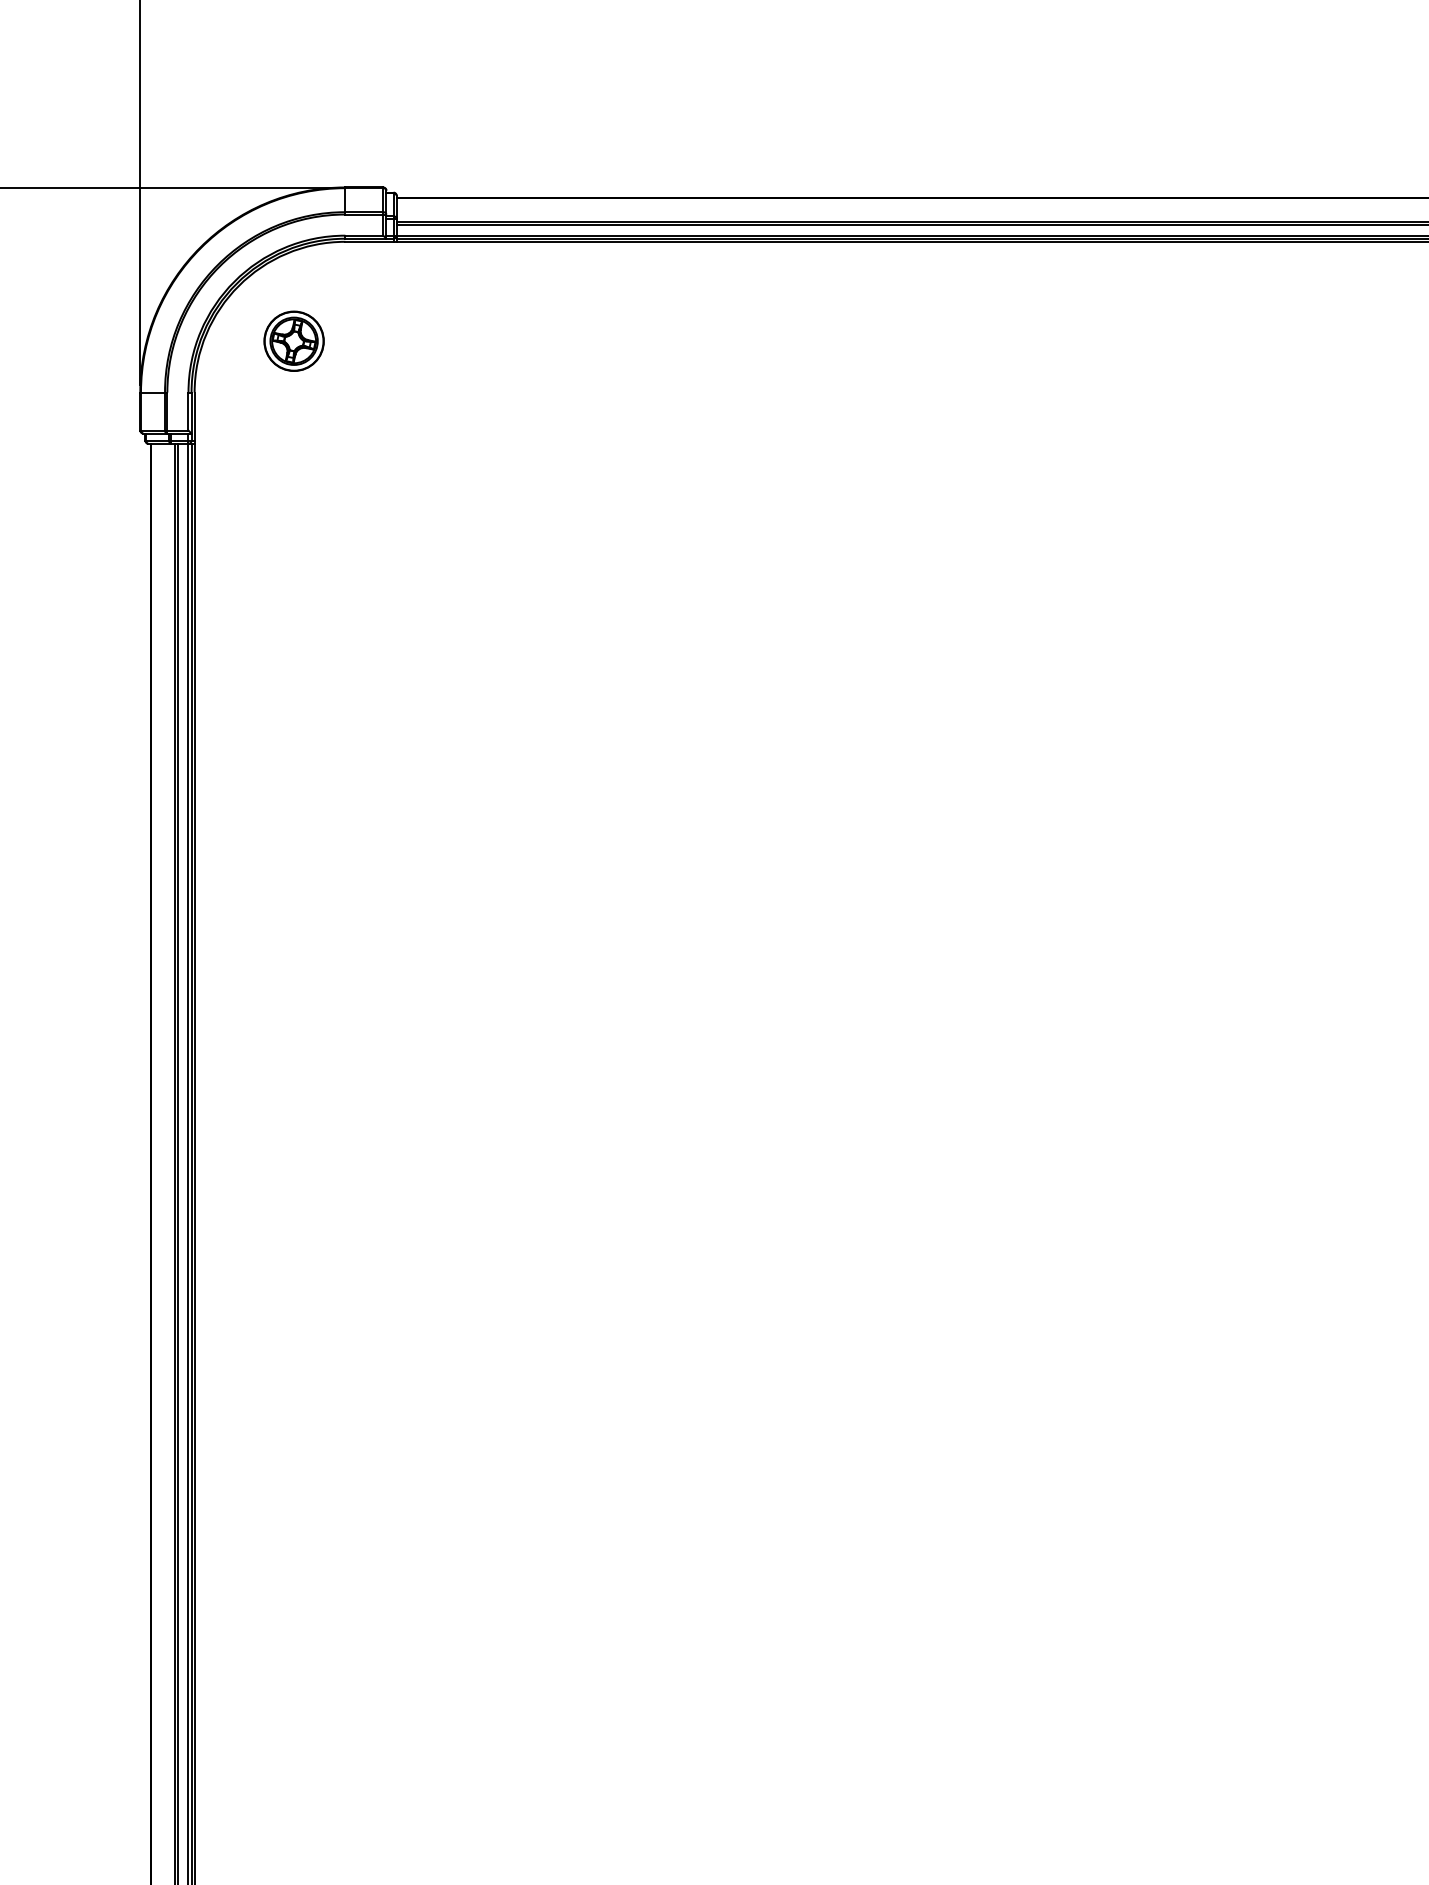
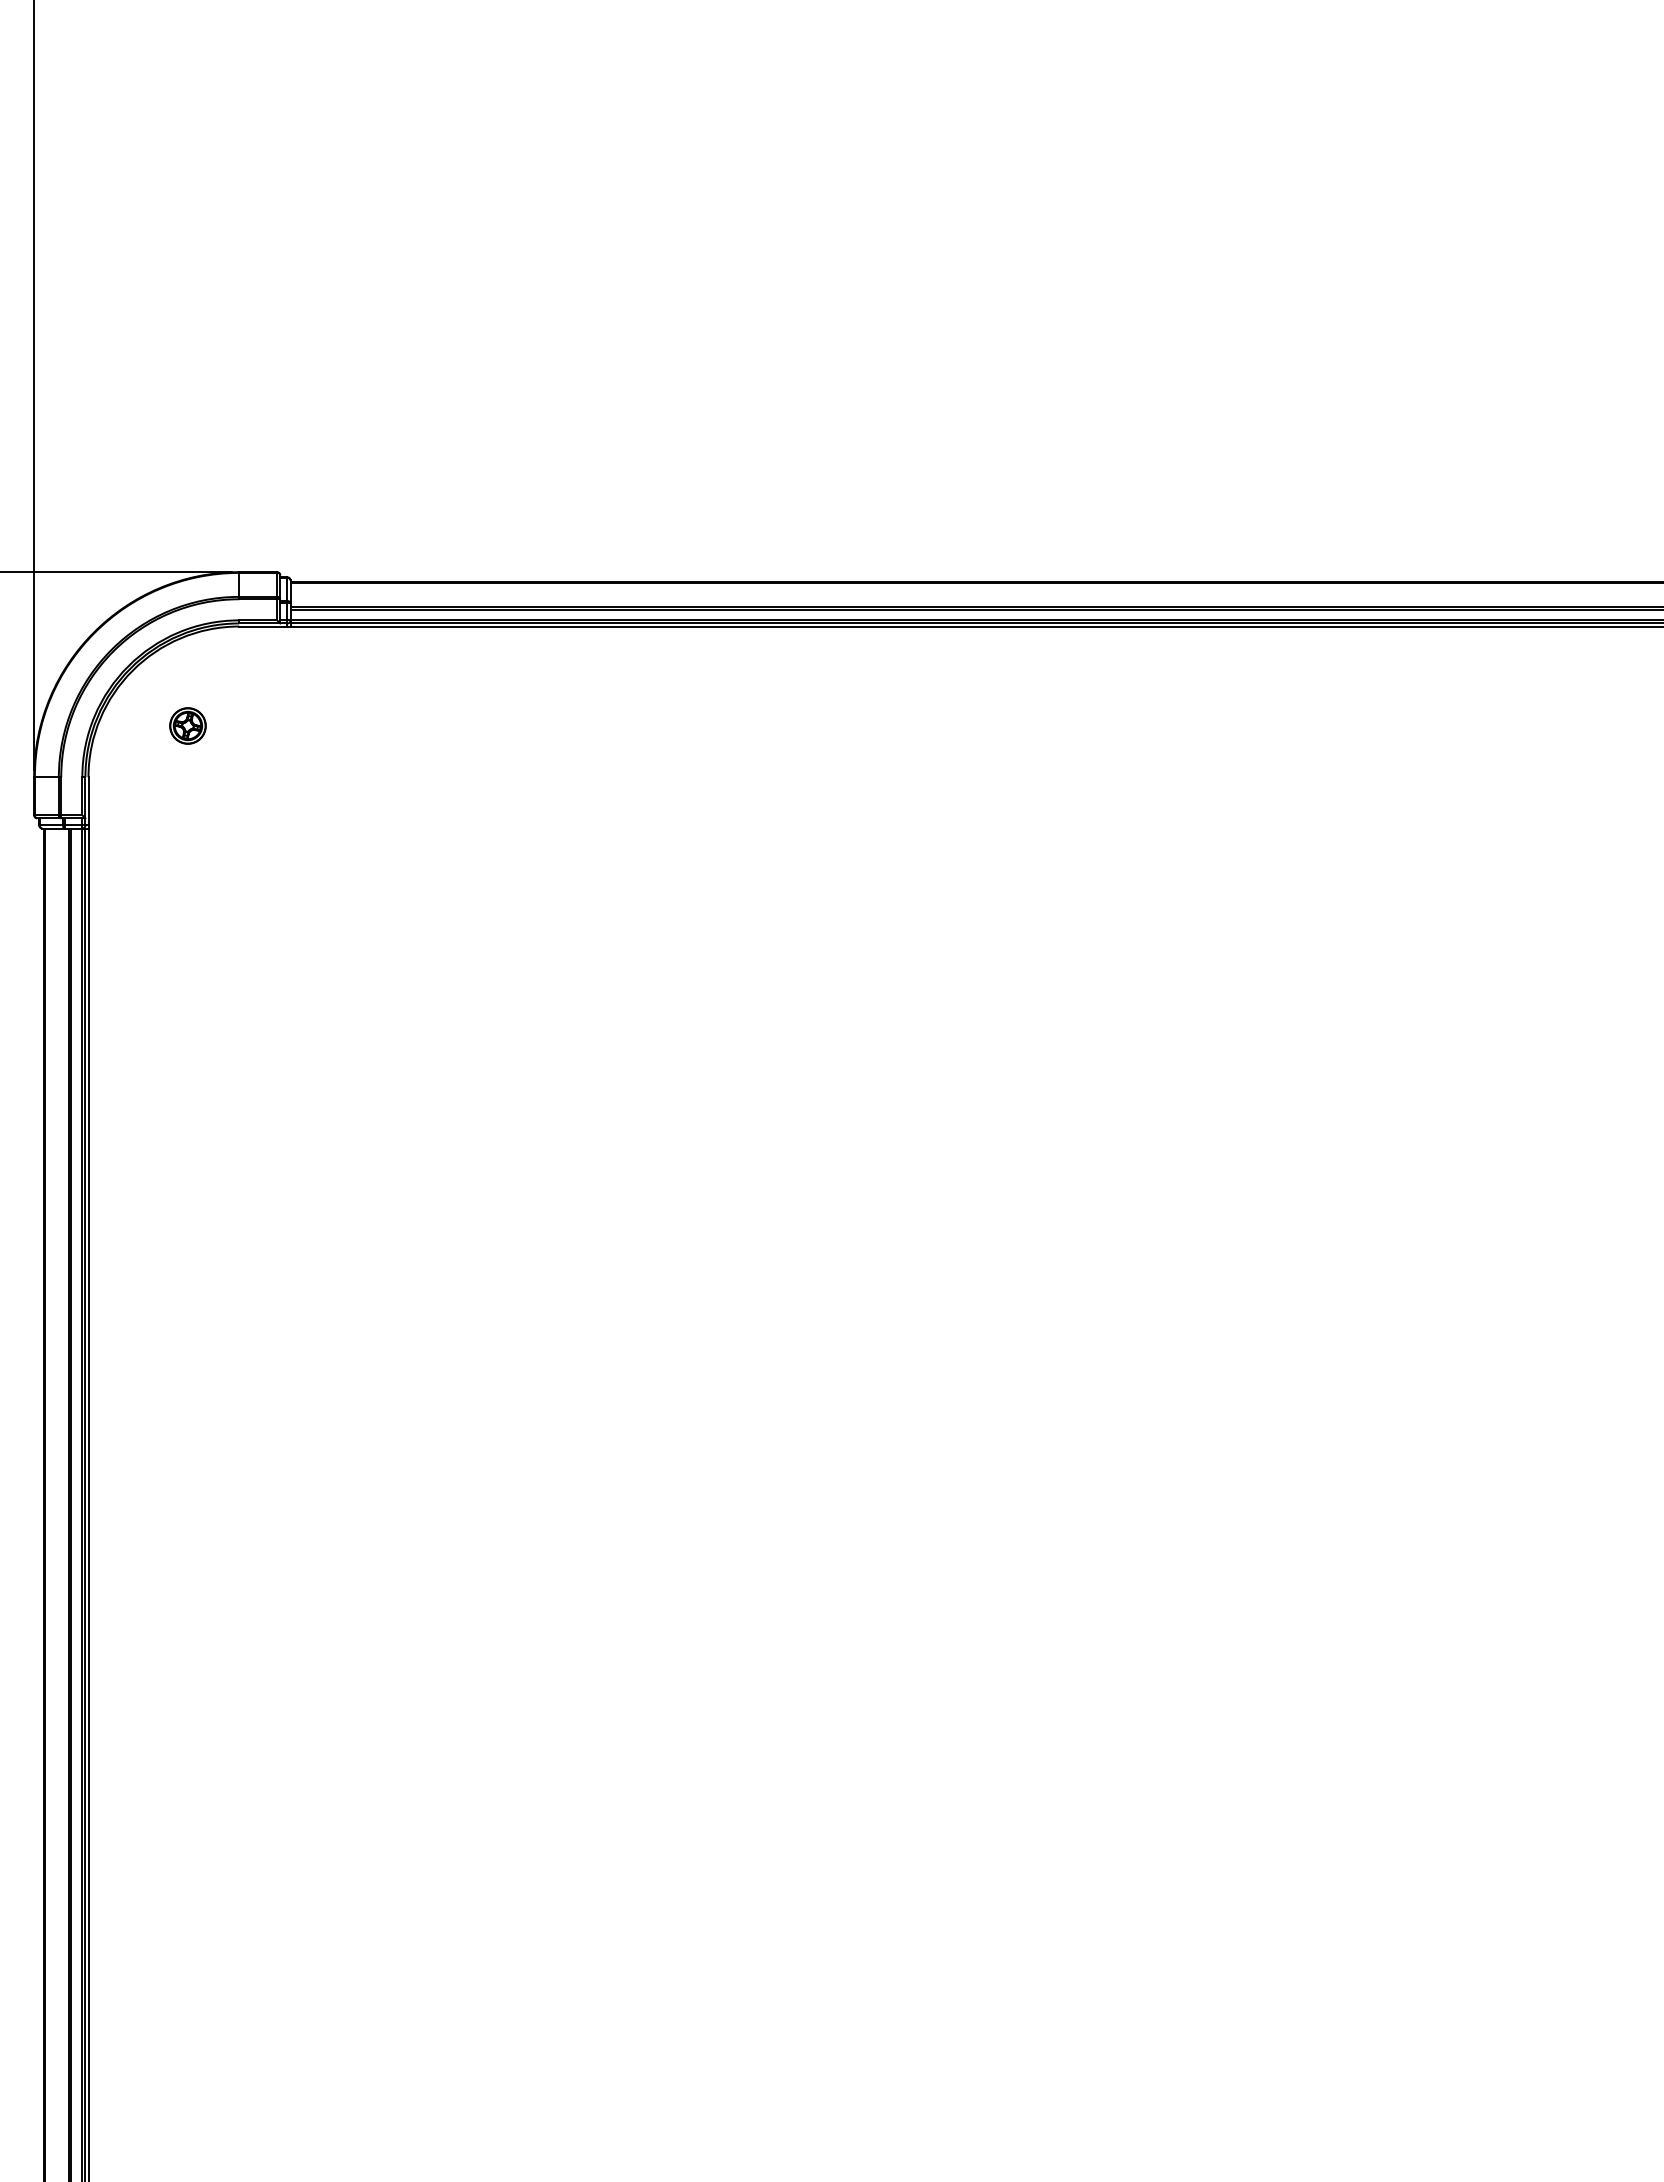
part: (293, 340) -> (187, 725), size x0.6

